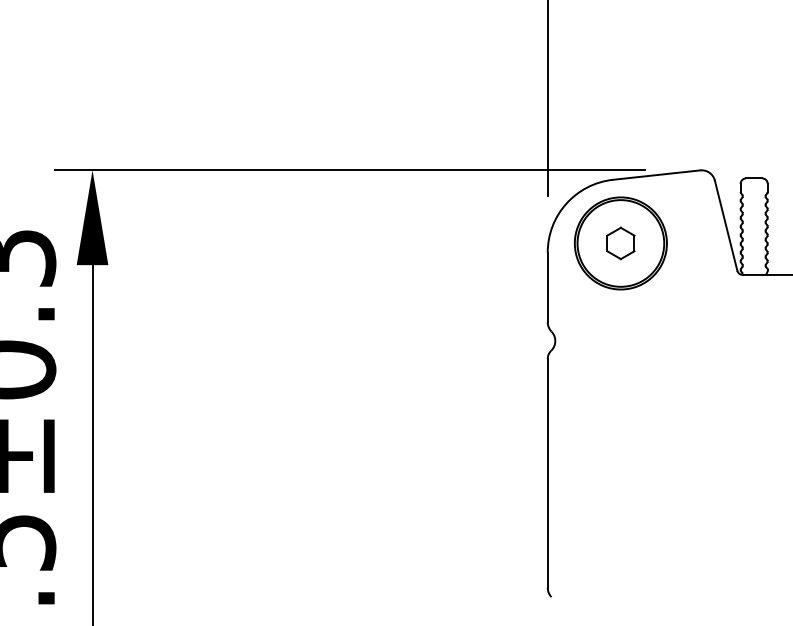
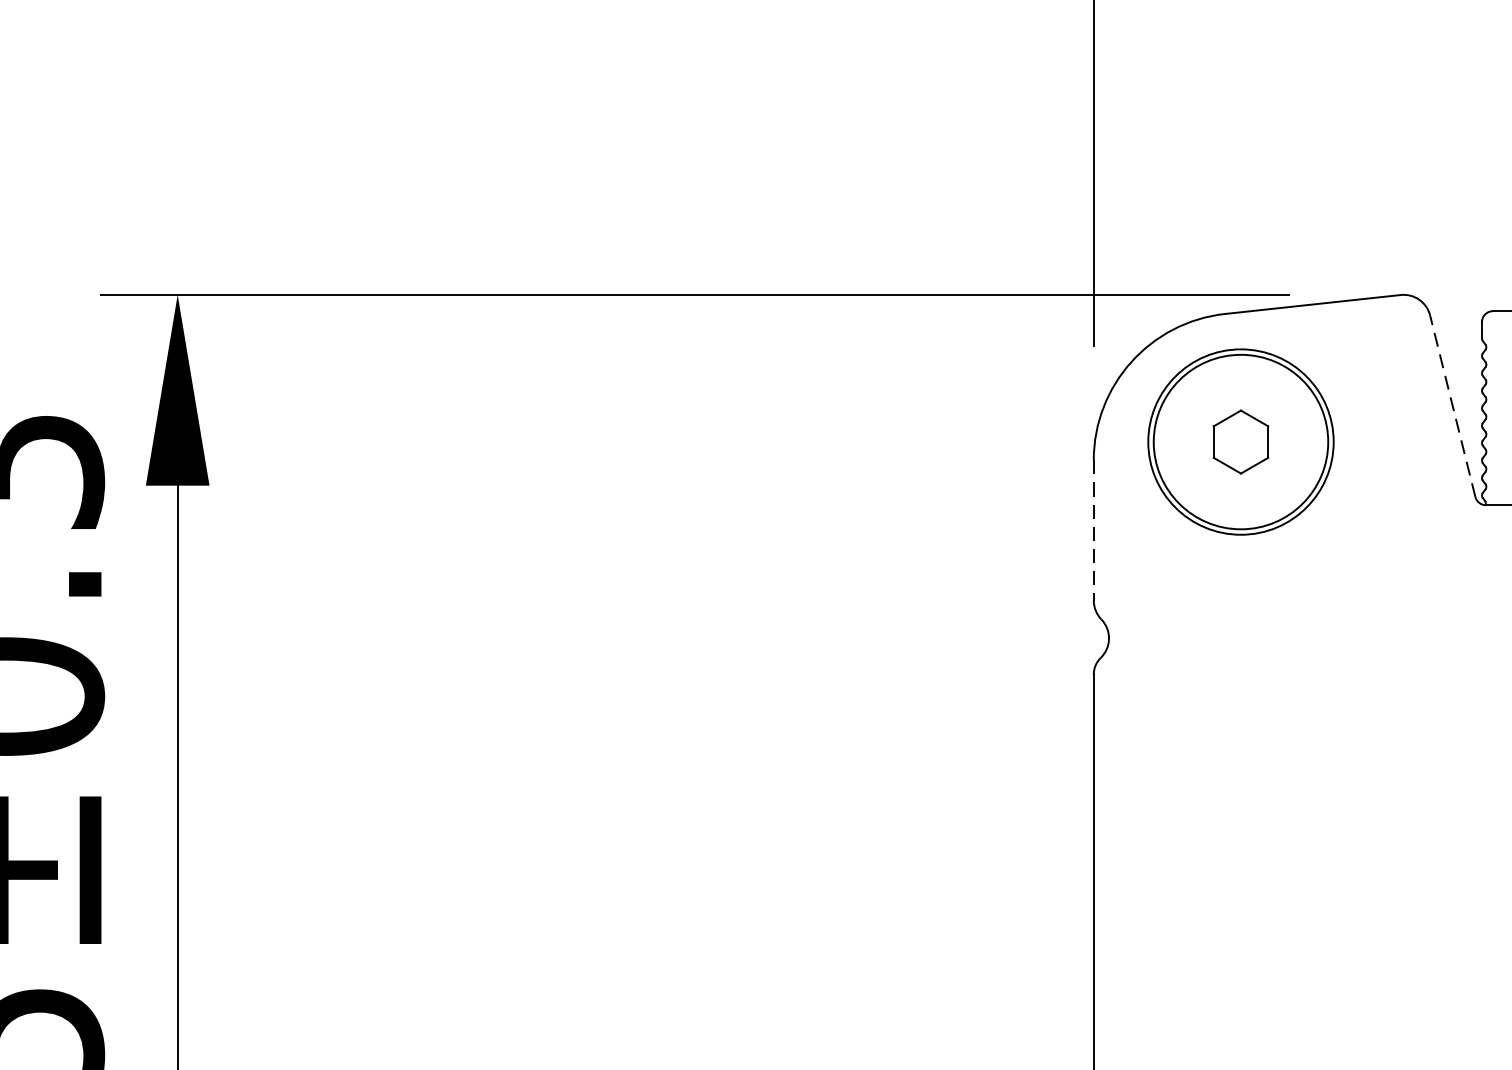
line: (725, 225) -> (1451, 405), solid -> dashed
line: (547, 287) -> (1093, 530), solid -> dashed

